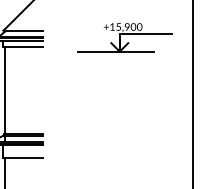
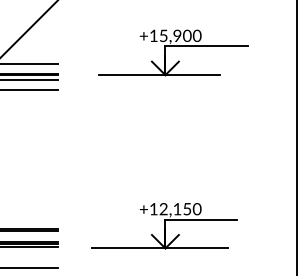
part: (124, 37) -> (172, 52), moved
part: (109, 132) -> (163, 226), added

